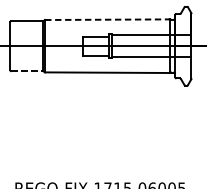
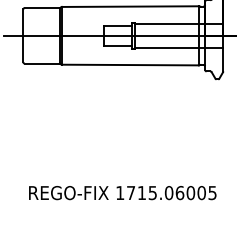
line: (107, 19) -> (130, 6), dashed -> solid
line: (27, 71) -> (42, 63), dashed -> solid

